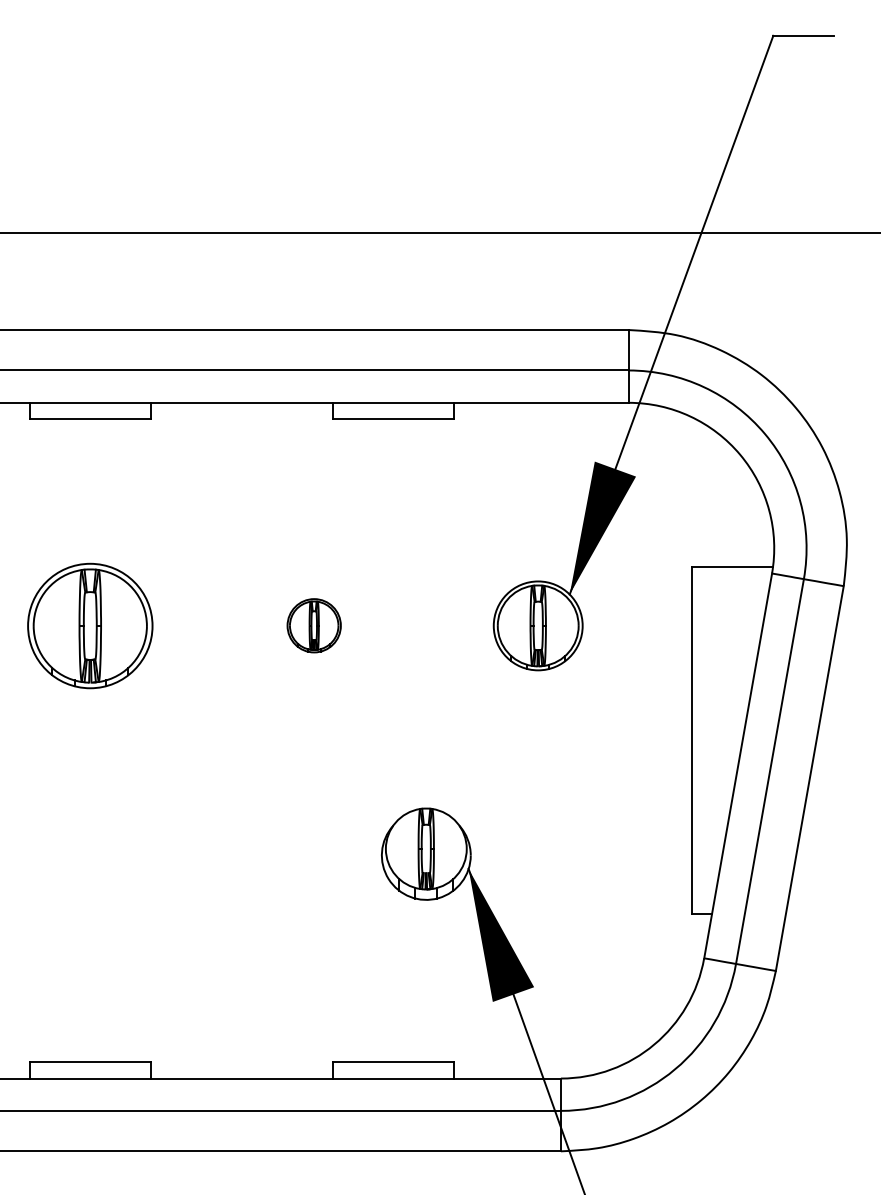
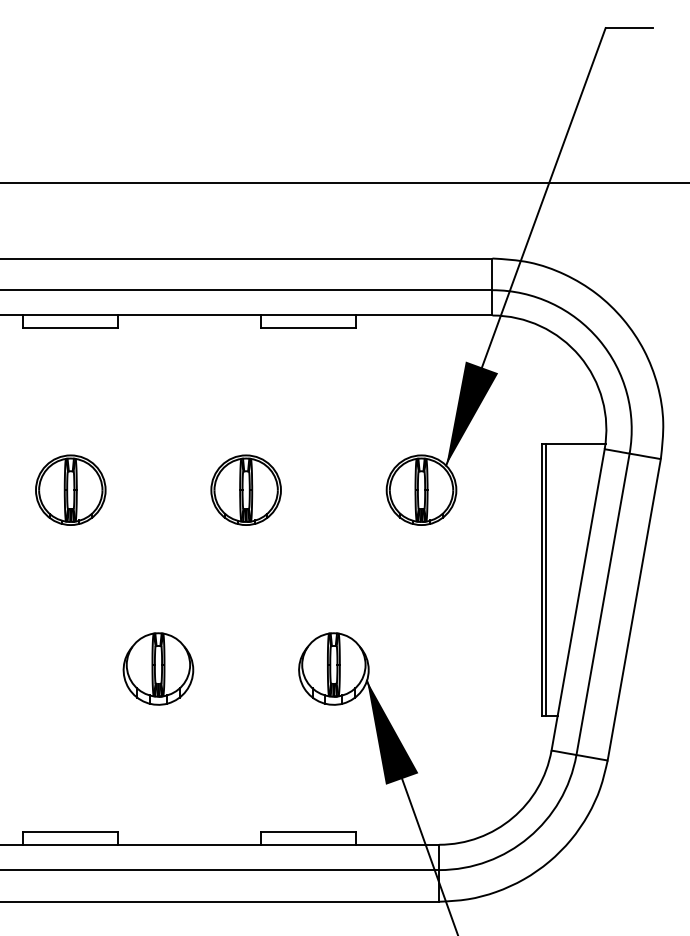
part: (90, 624) -> (70, 489), size x0.71
part: (313, 624) -> (245, 489), size x1.67
line: (696, 741) -> (545, 580), added
part: (202, 853) -> (158, 668), added

